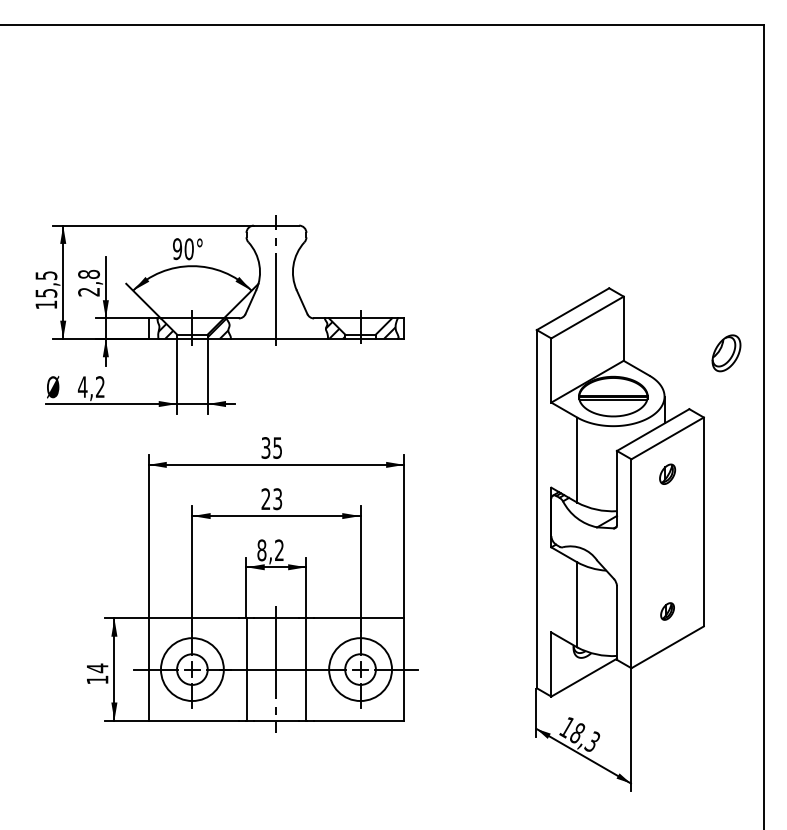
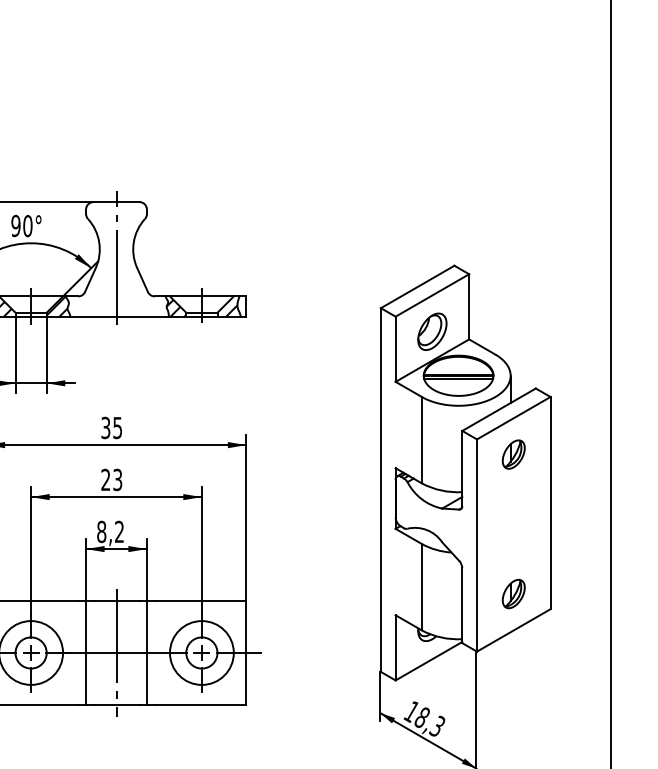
part: (726, 353) -> (432, 331), moved
part: (667, 474) -> (513, 454), size x1.43
part: (667, 611) -> (513, 594), size x1.67

